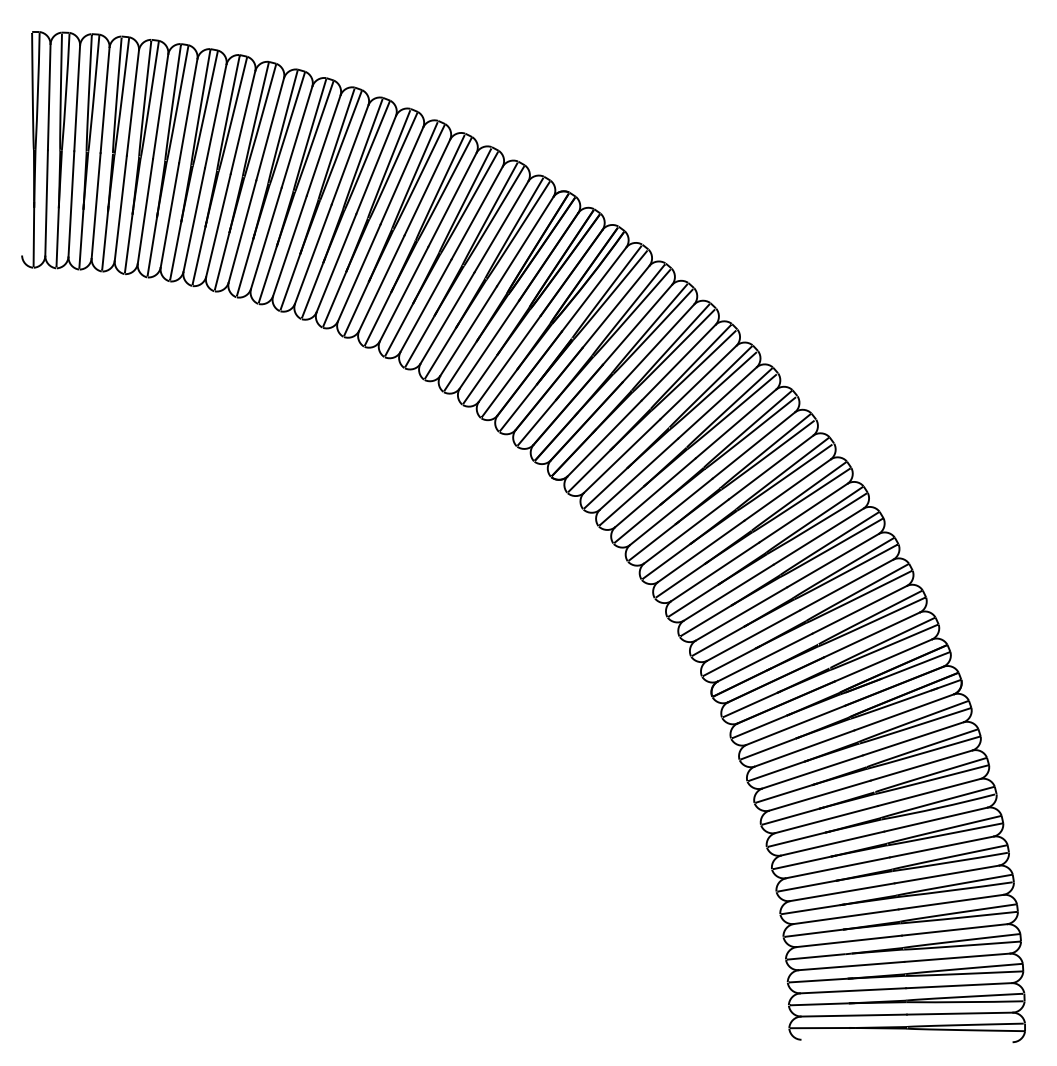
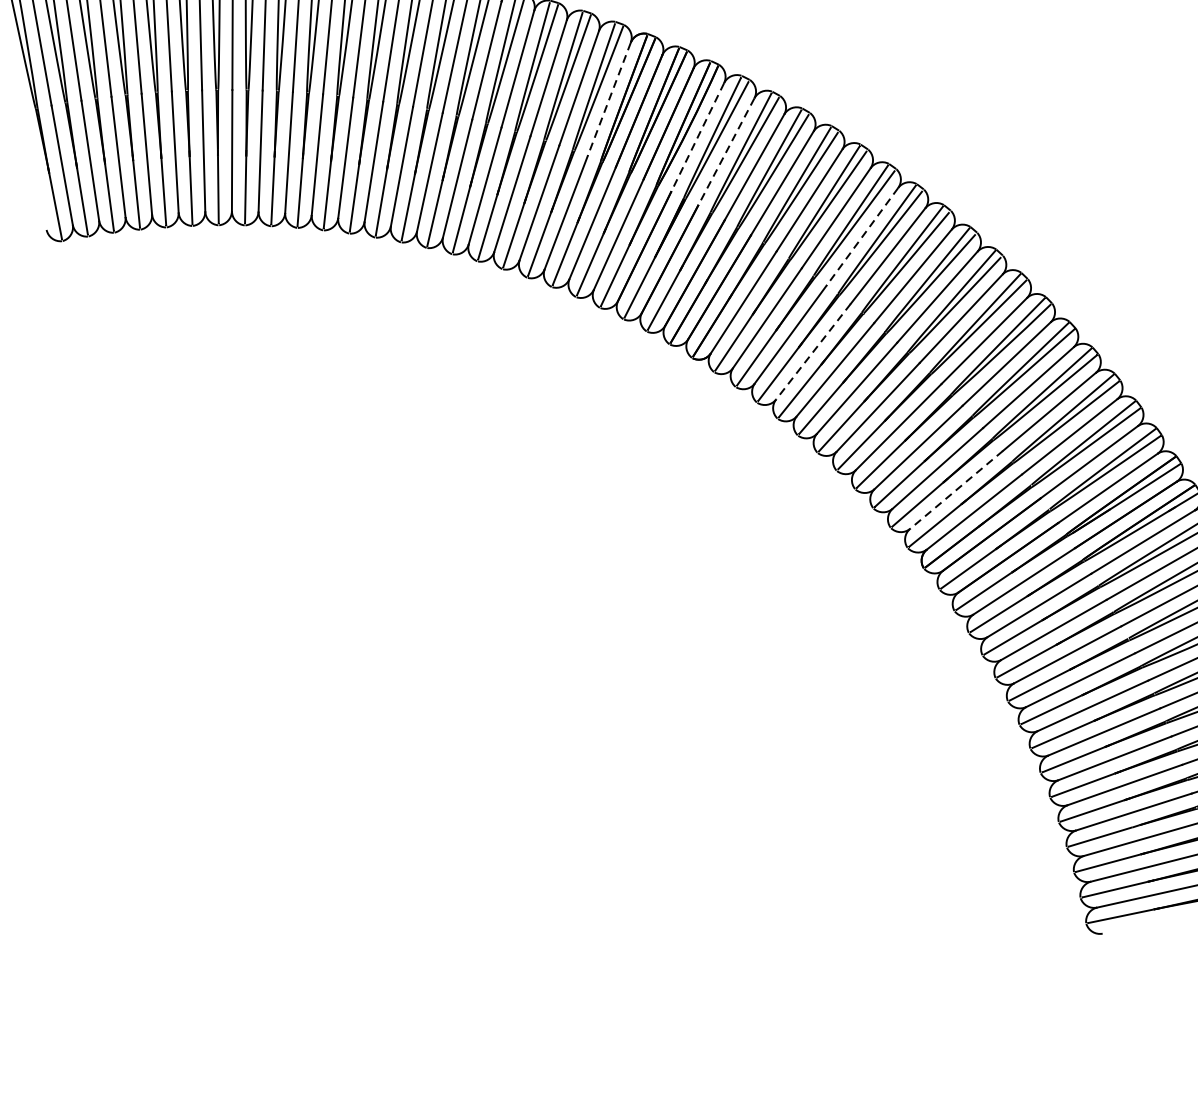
line: (525, 241) -> (609, 99), solid -> dashed
line: (594, 289) -> (698, 137), solid -> dashed
line: (615, 307) -> (725, 152), solid -> dashed
line: (717, 403) -> (862, 237), solid -> dashed
line: (655, 492) -> (813, 351), solid -> dashed
line: (753, 635) -> (956, 489), solid -> dashed

